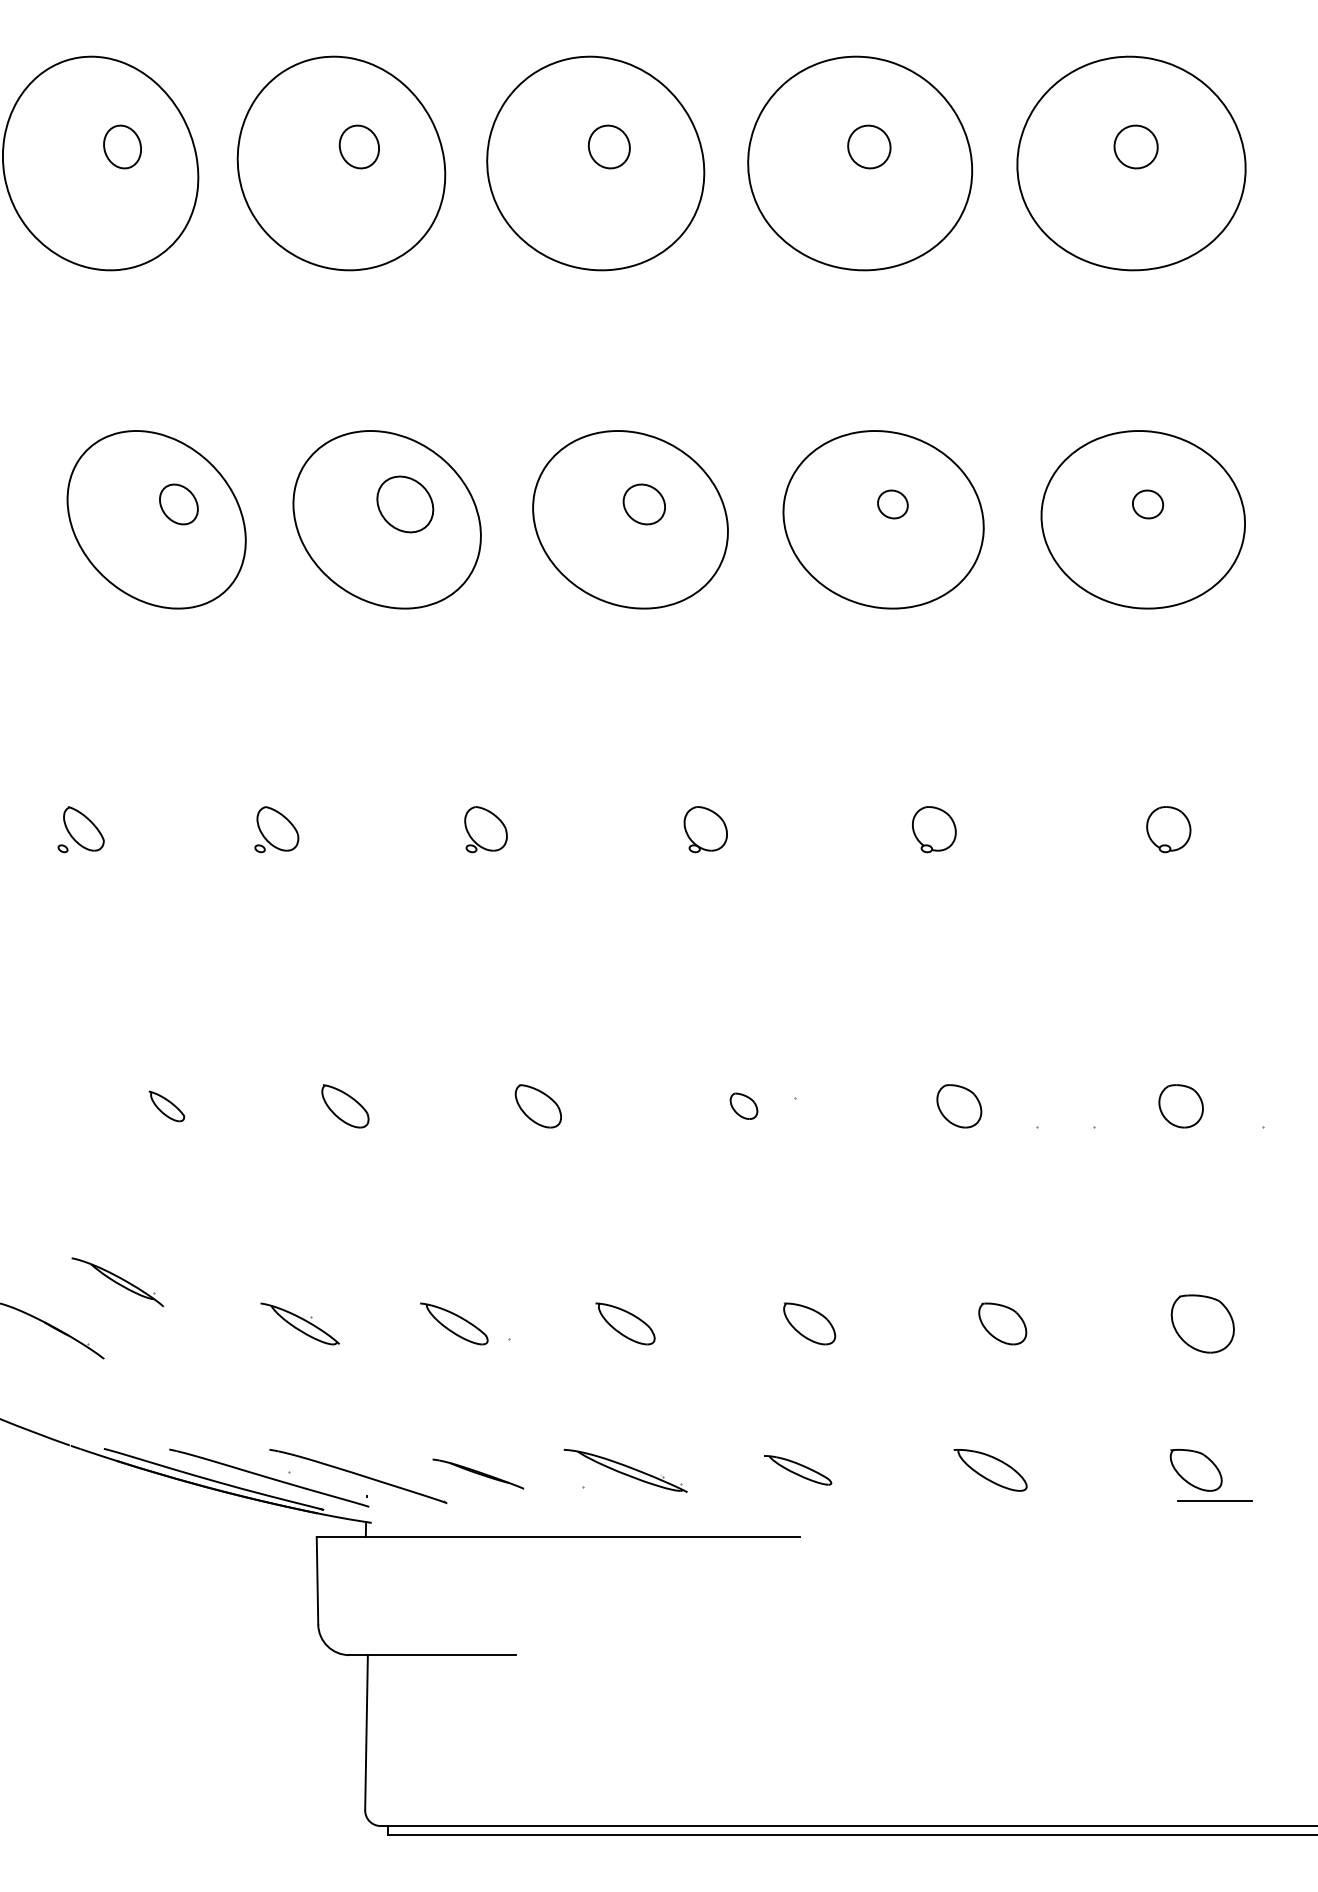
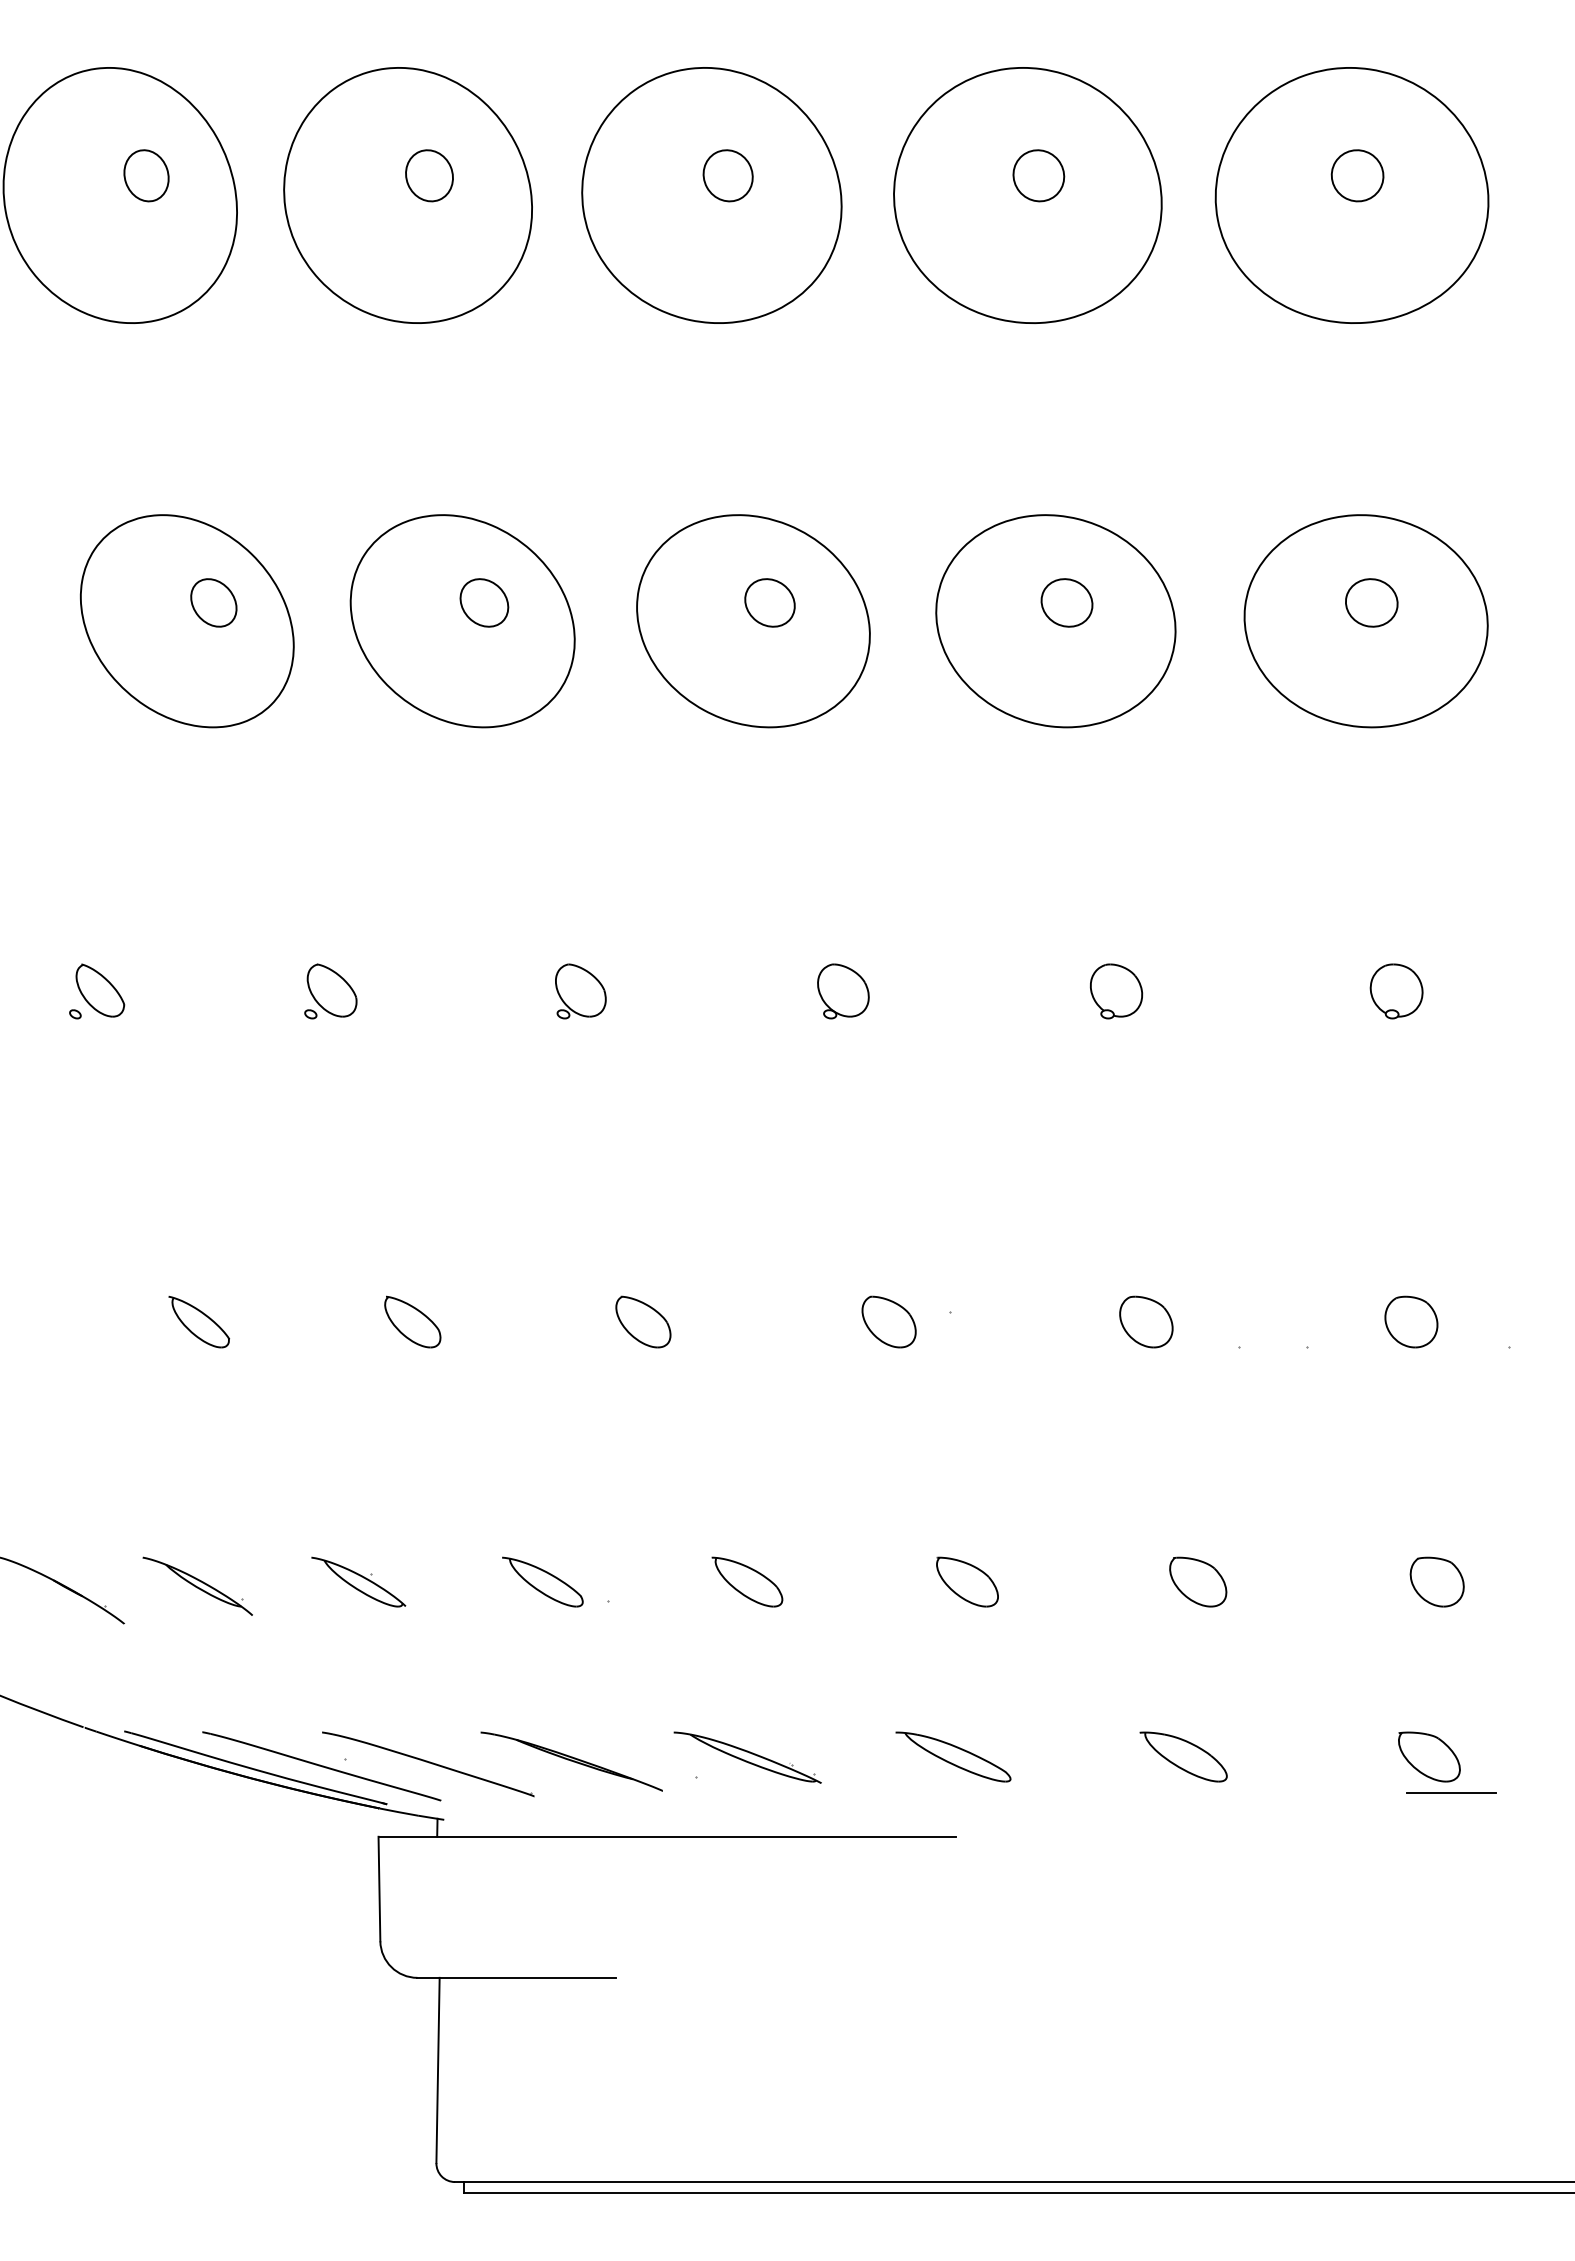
part: (405, 504) -> (484, 602), size x0.71
part: (892, 504) -> (1066, 602), size x1.43
part: (1147, 504) -> (1371, 602), size x1.43
part: (743, 1105) -> (888, 1321), size x1.67
part: (166, 1106) -> (199, 1322), size x1.43
part: (117, 1281) -> (197, 1585), moved
part: (1202, 1323) -> (1436, 1581), size x0.71
part: (797, 1469) -> (953, 1756), size x1.43
part: (478, 1474) -> (571, 1761), size x1.67

